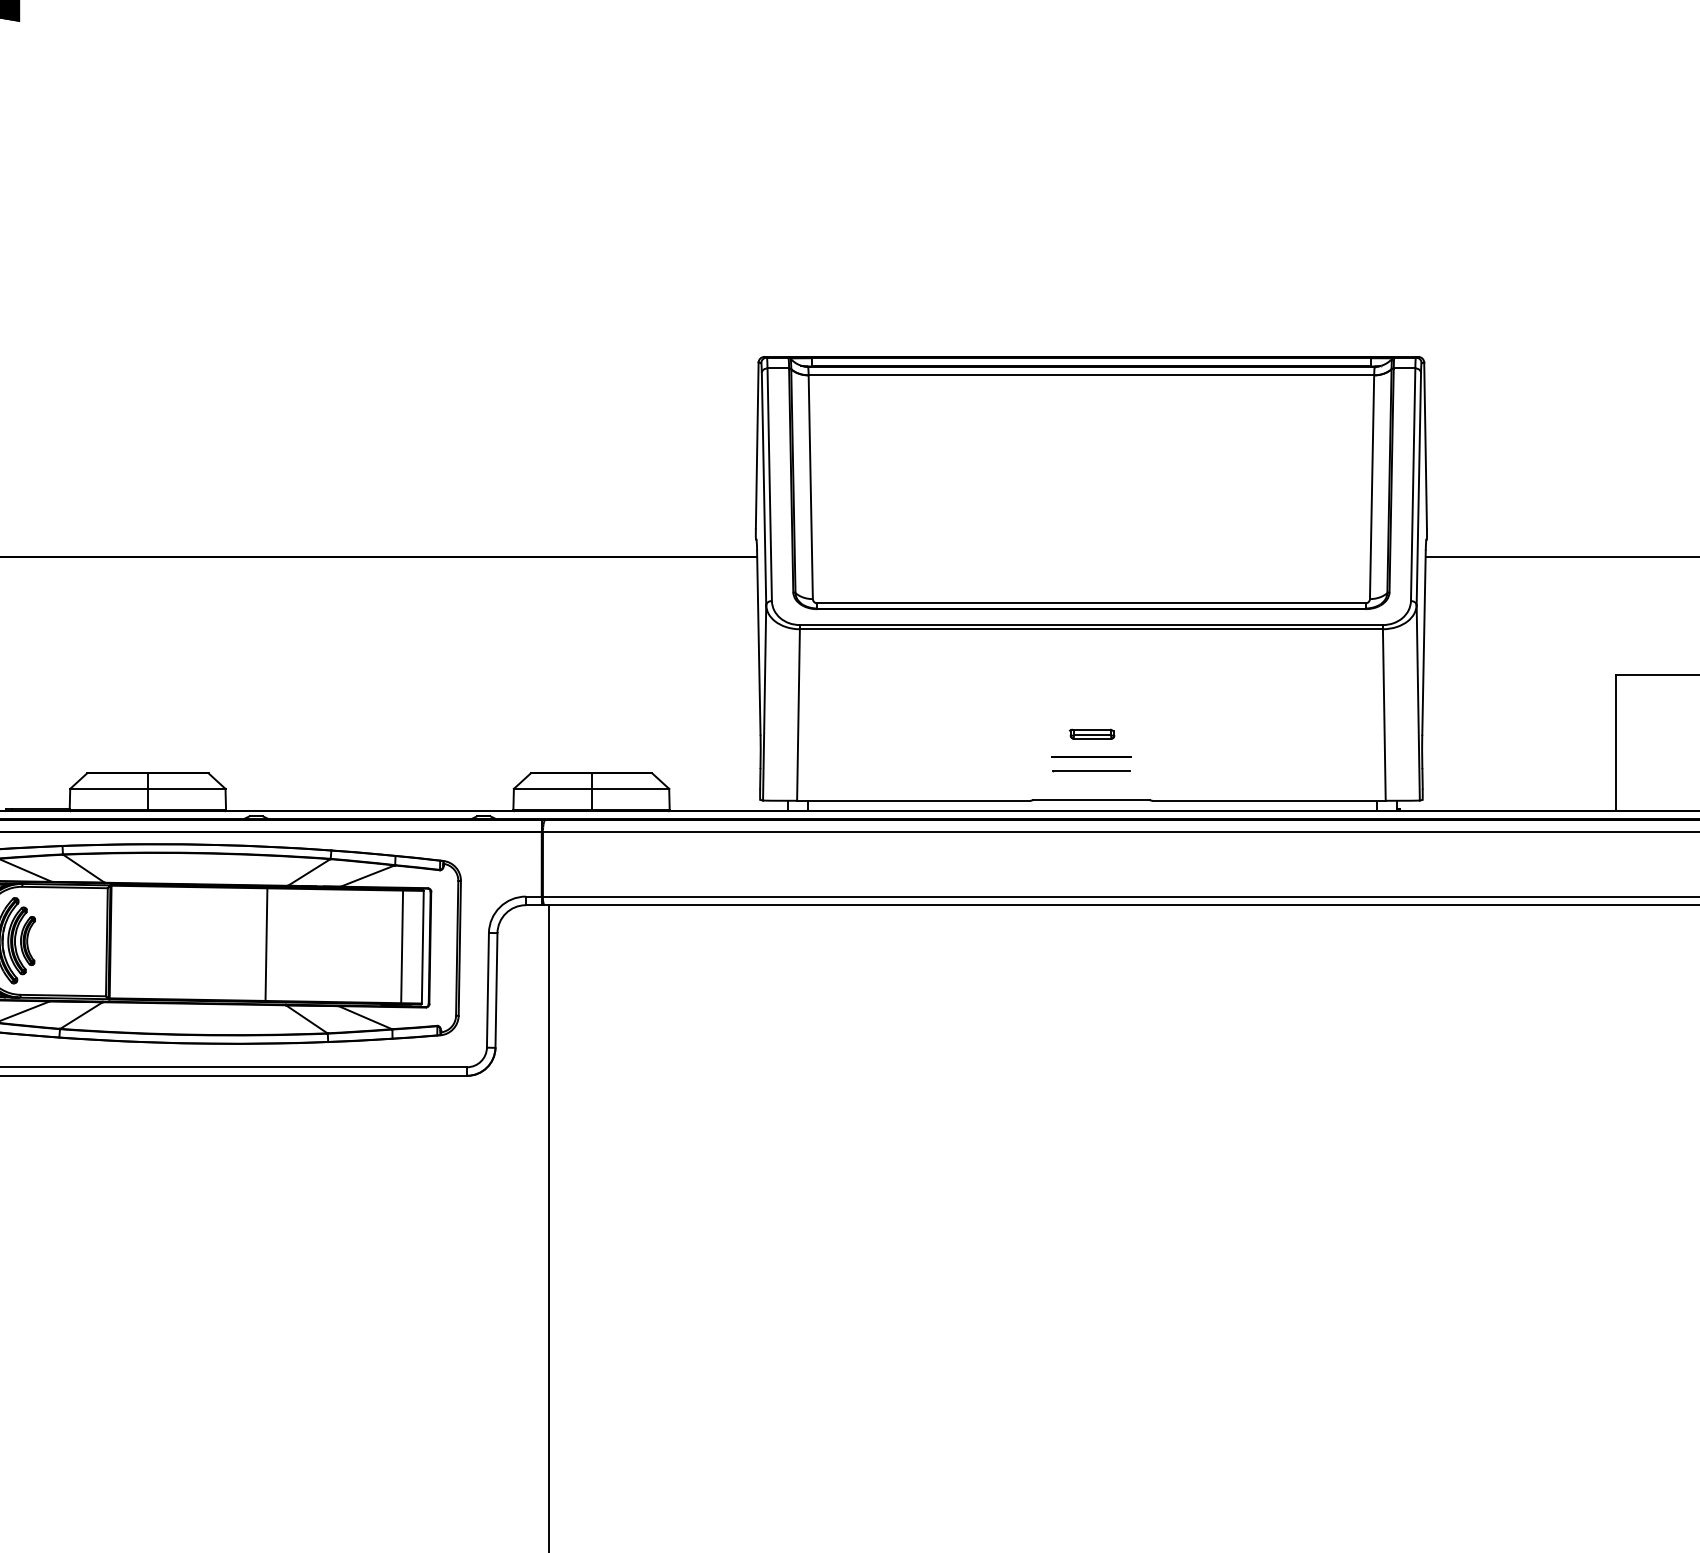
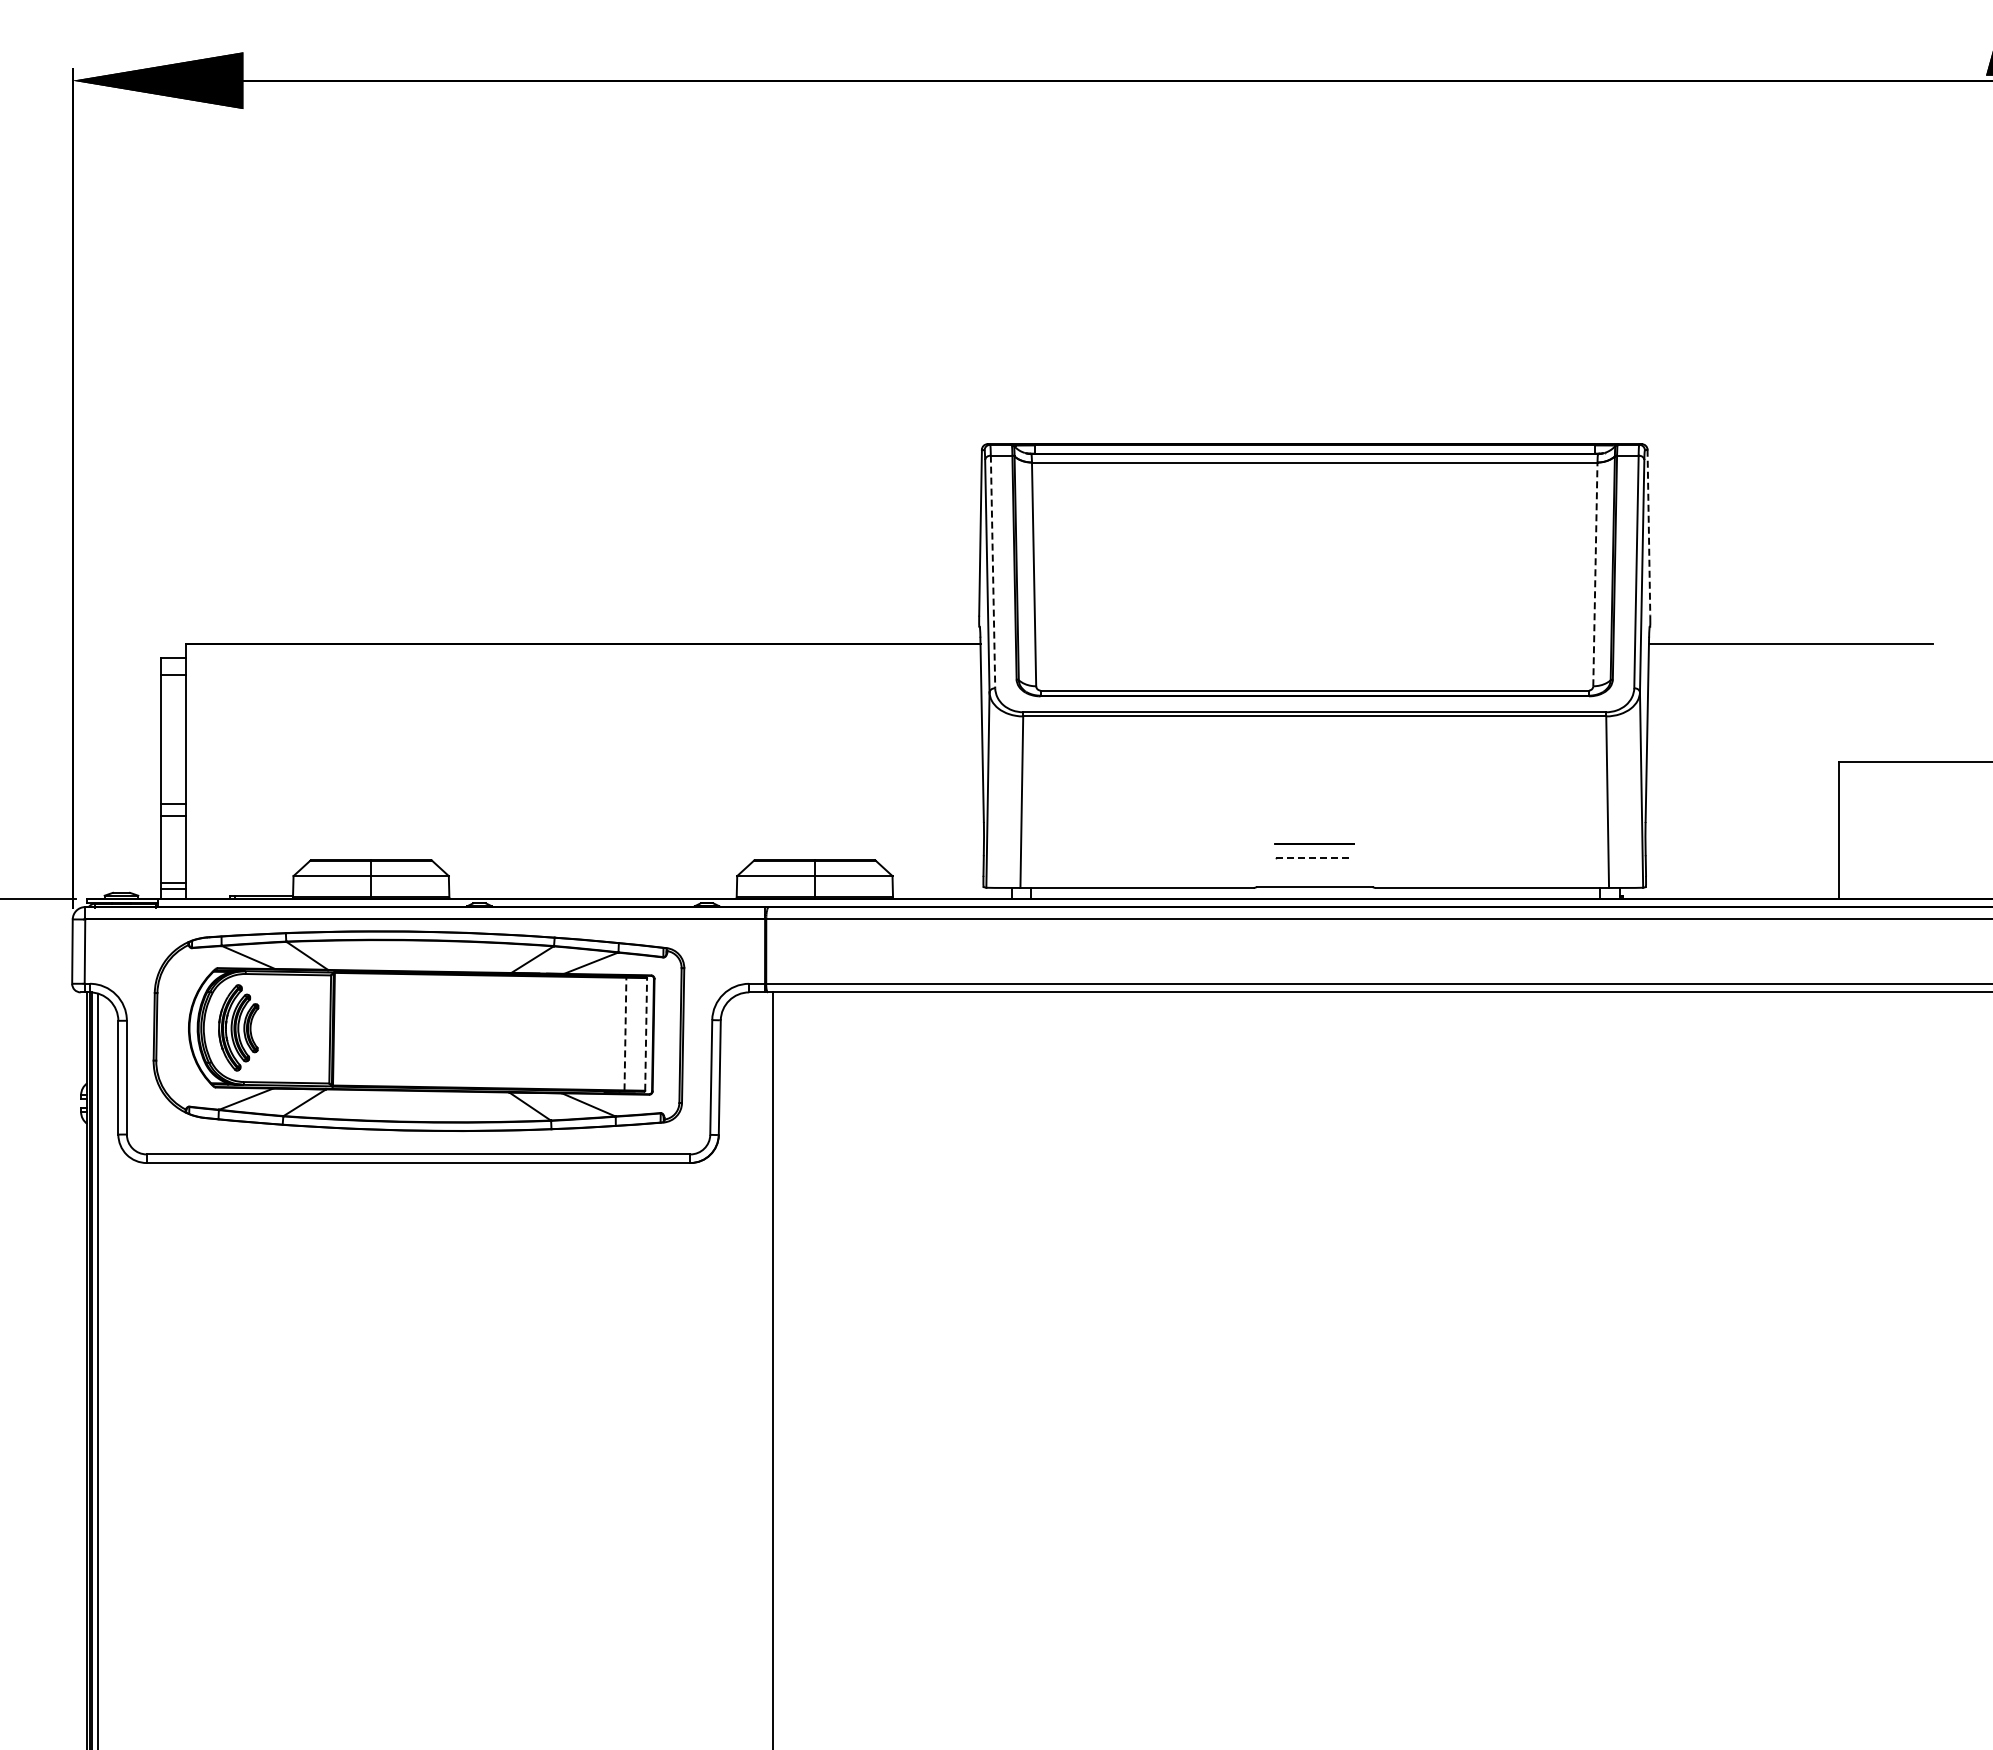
line: (1425, 445) -> (1648, 532), solid -> dashed
line: (770, 485) -> (993, 572), solid -> dashed
line: (1372, 487) -> (1595, 574), solid -> dashed
part: (1092, 734) -> (1315, 821), removed
line: (1092, 770) -> (1315, 857), solid -> dashed
line: (266, 944) -> (489, 1031), removed
line: (402, 946) -> (625, 1033), solid -> dashed
line: (423, 946) -> (646, 1033), solid -> dashed

